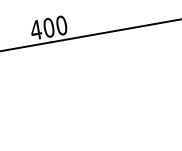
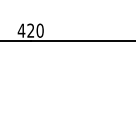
text: (48, 27) -> (30, 30), 400 -> 420

